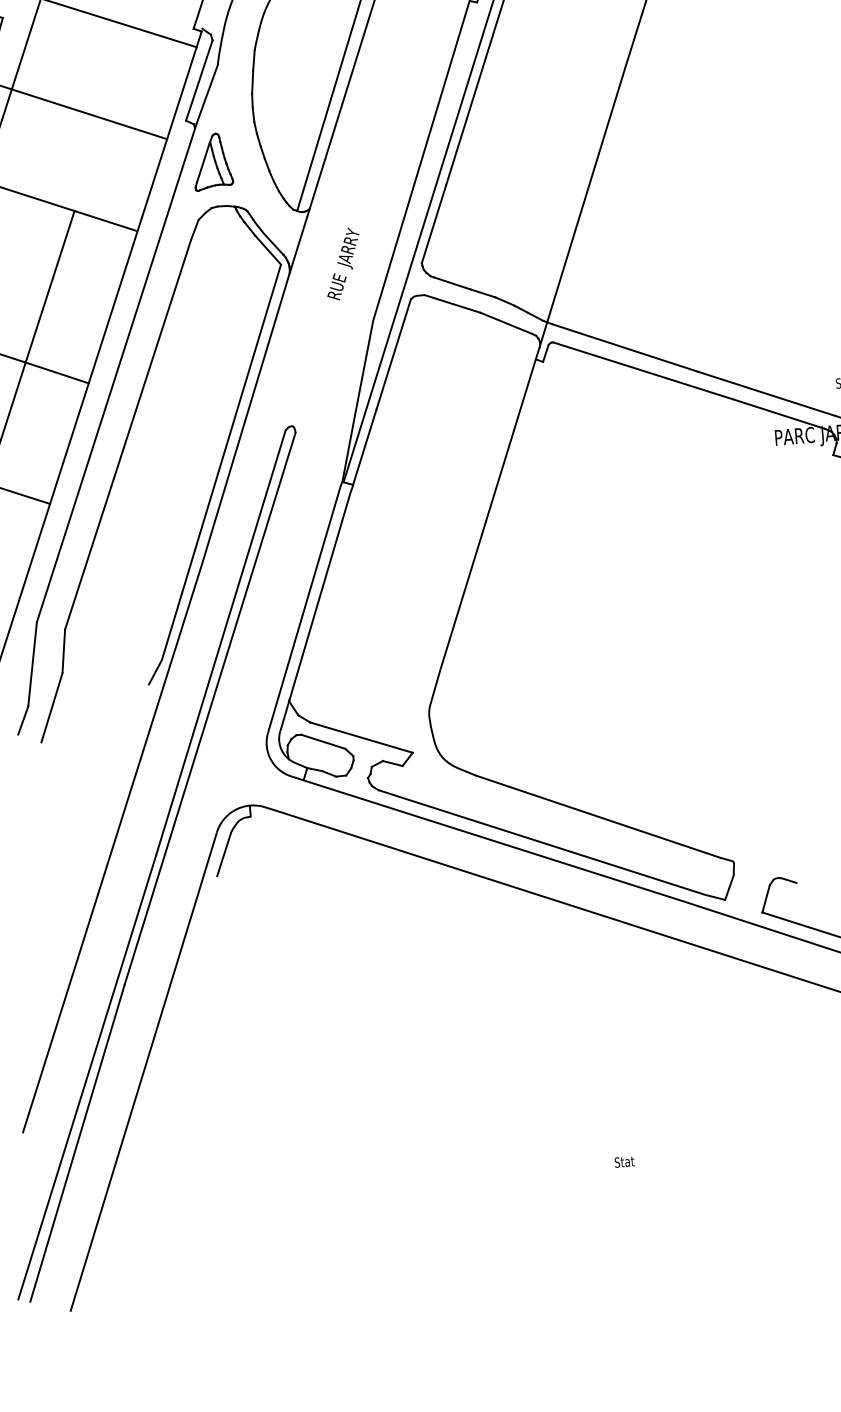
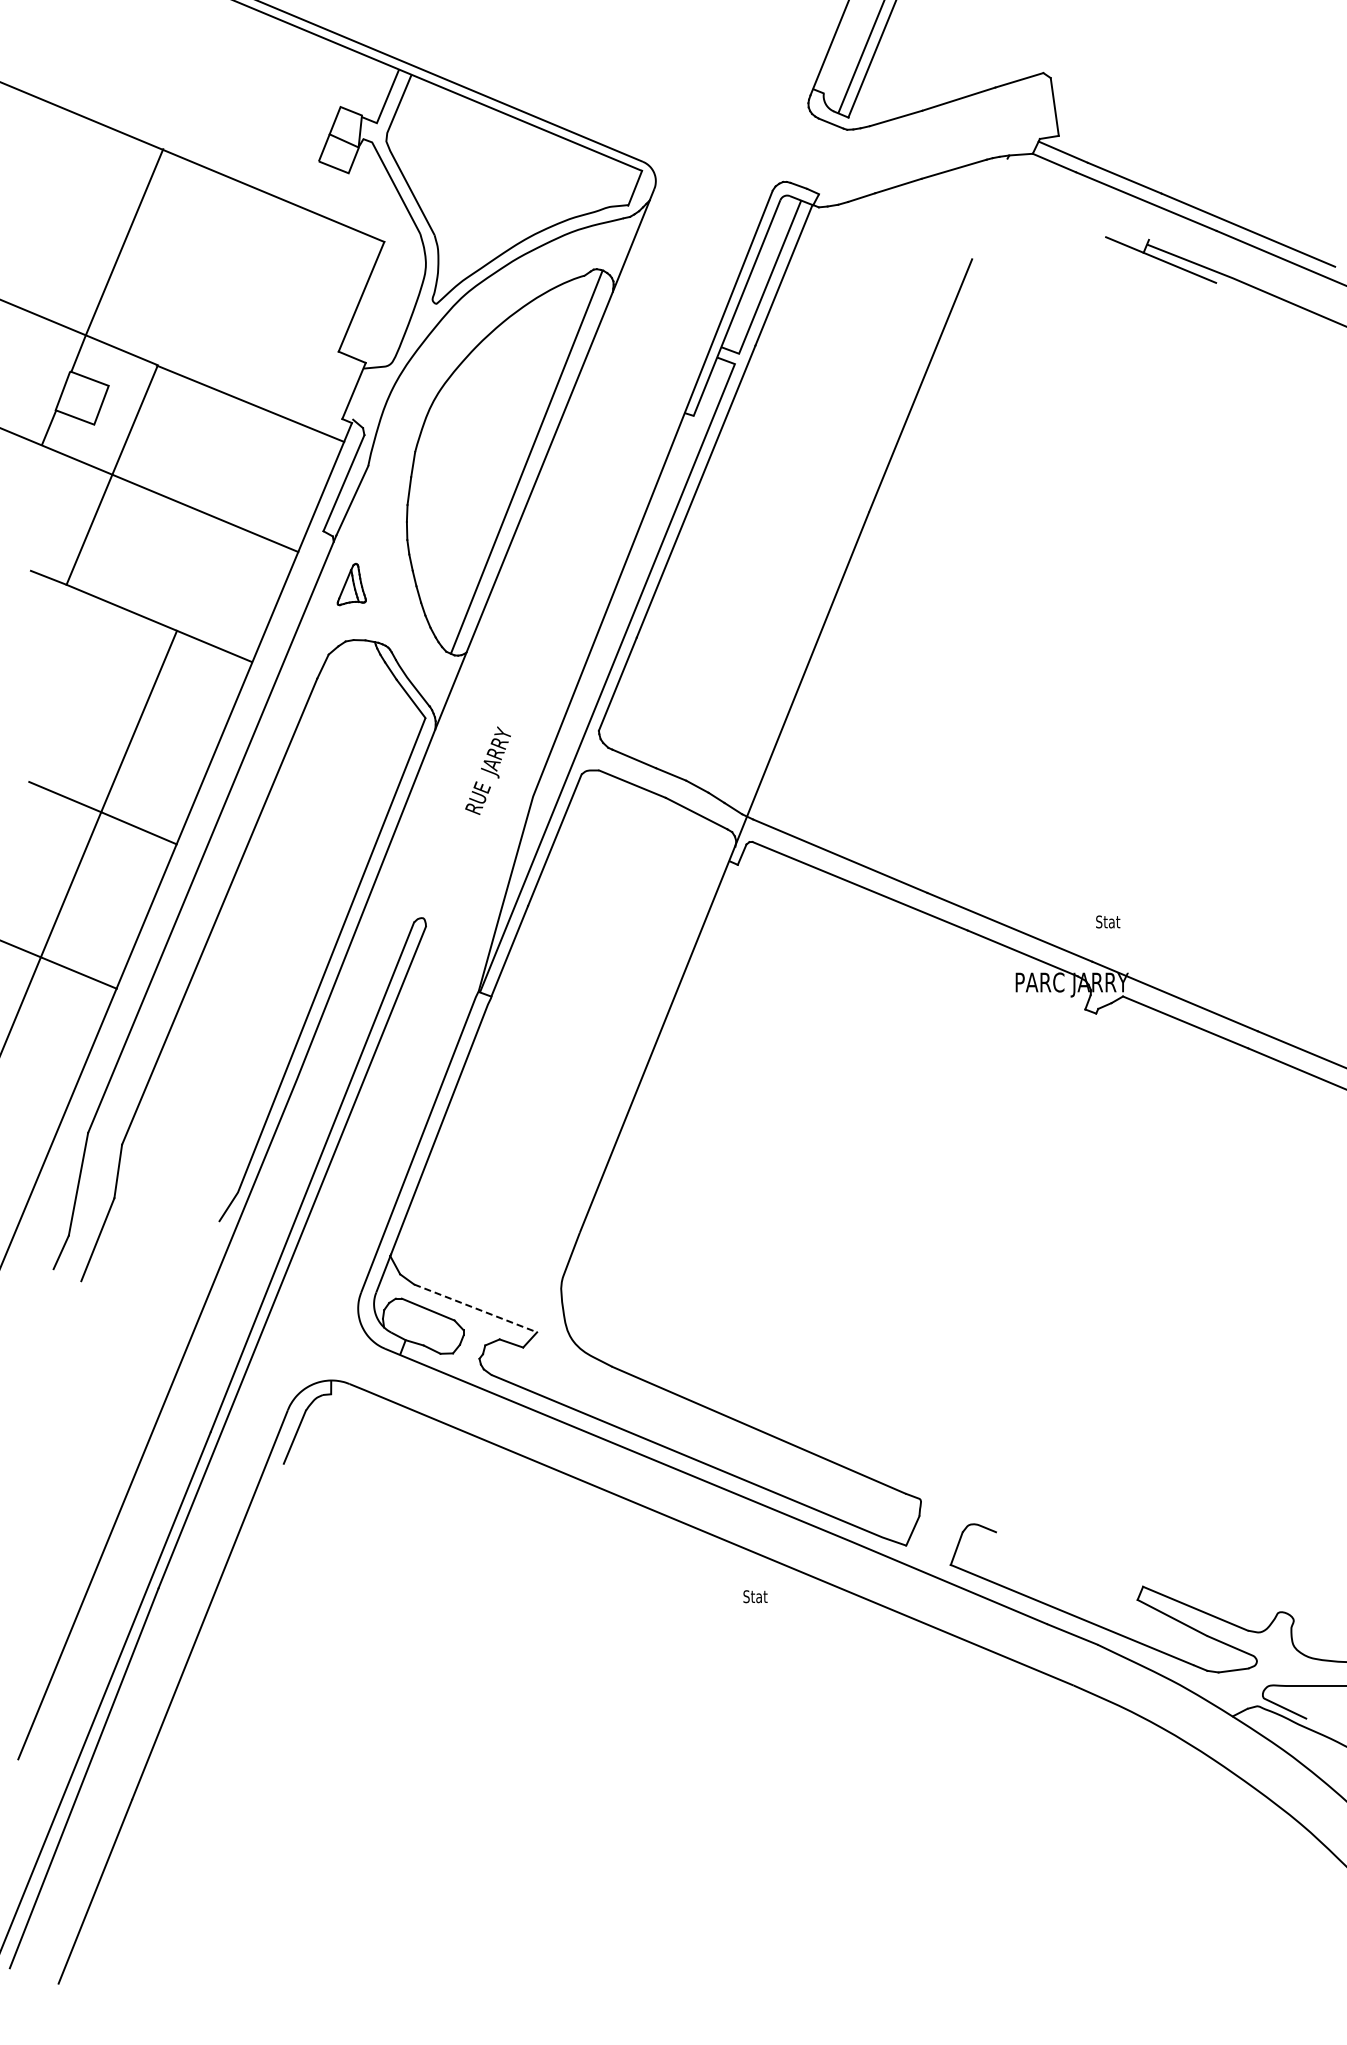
part: (212, 161) -> (351, 584), size x0.6
text: (342, 263) -> (487, 770), moved
line: (361, 737) -> (475, 1308), solid -> dashed
text: (624, 1161) -> (755, 1596), moved

